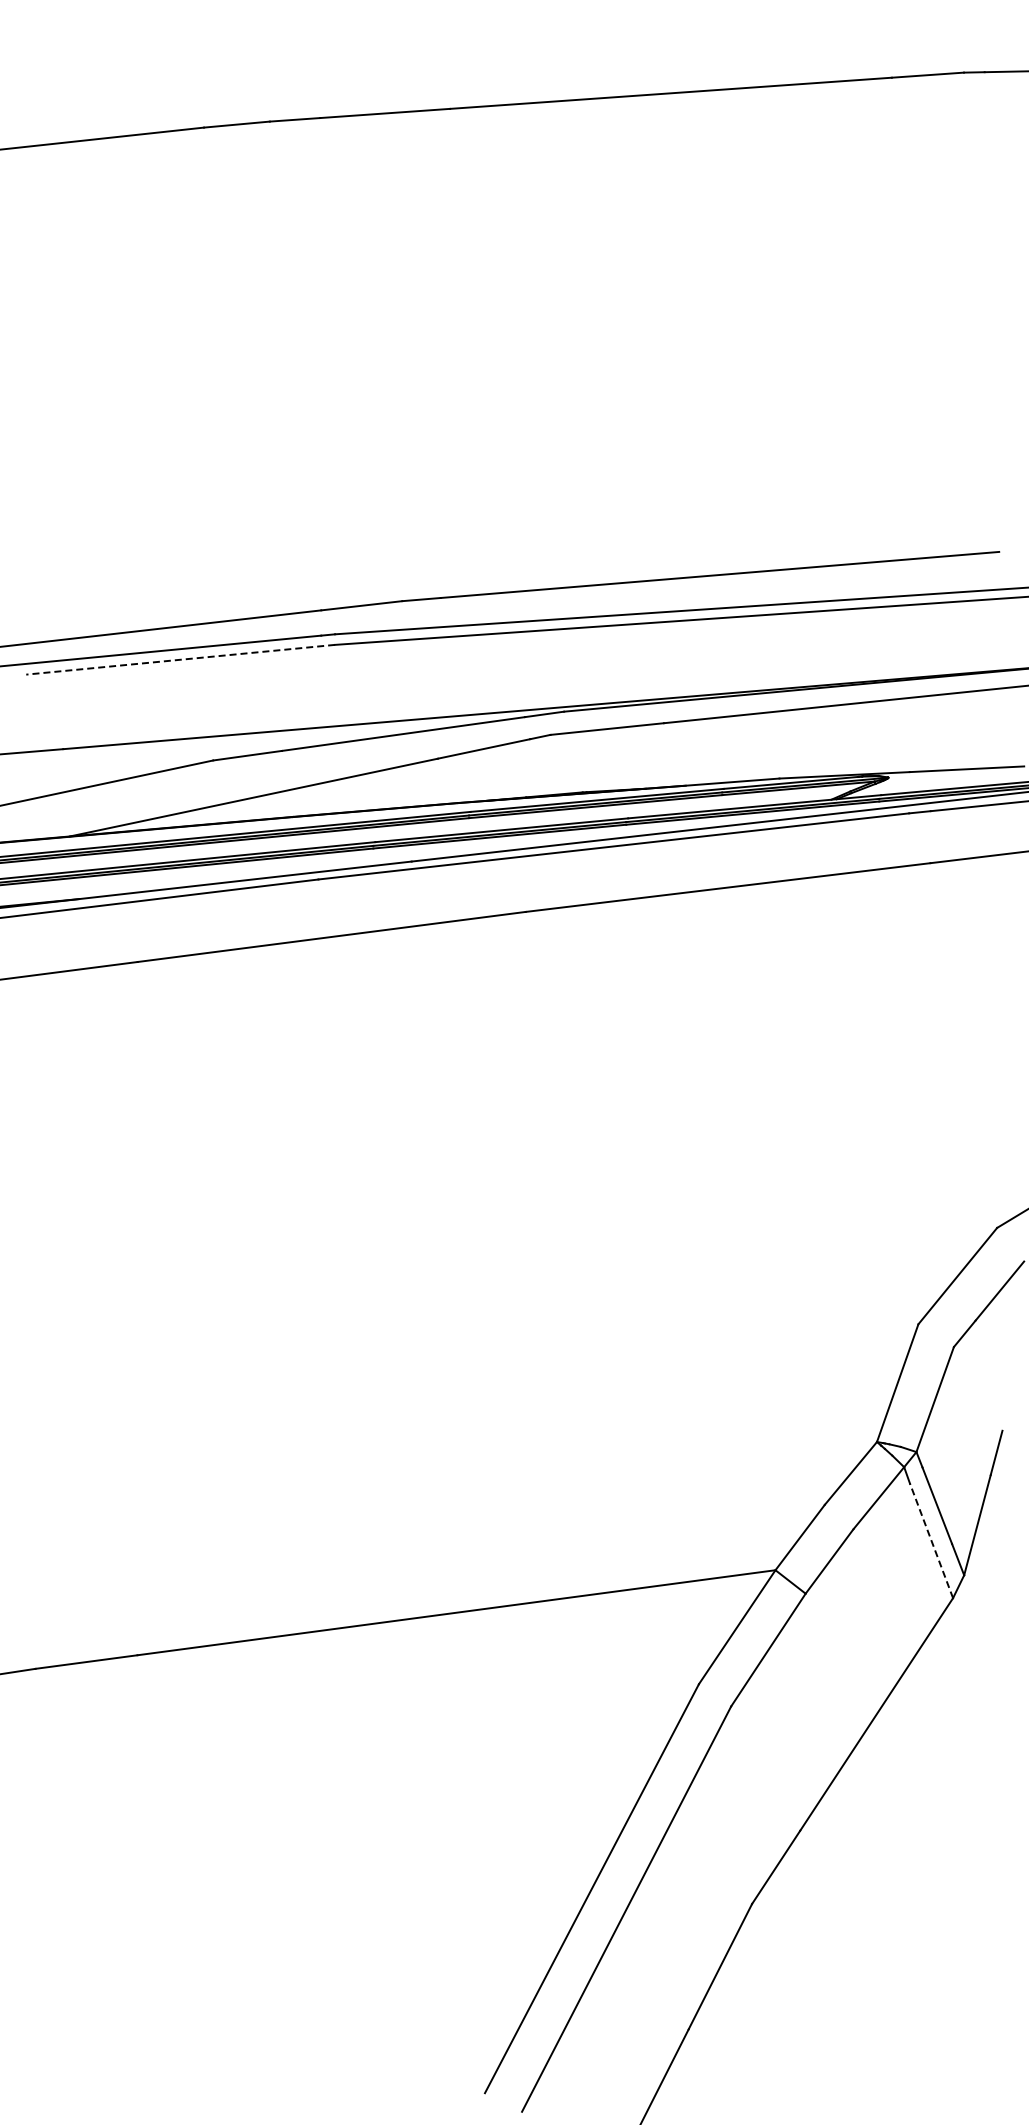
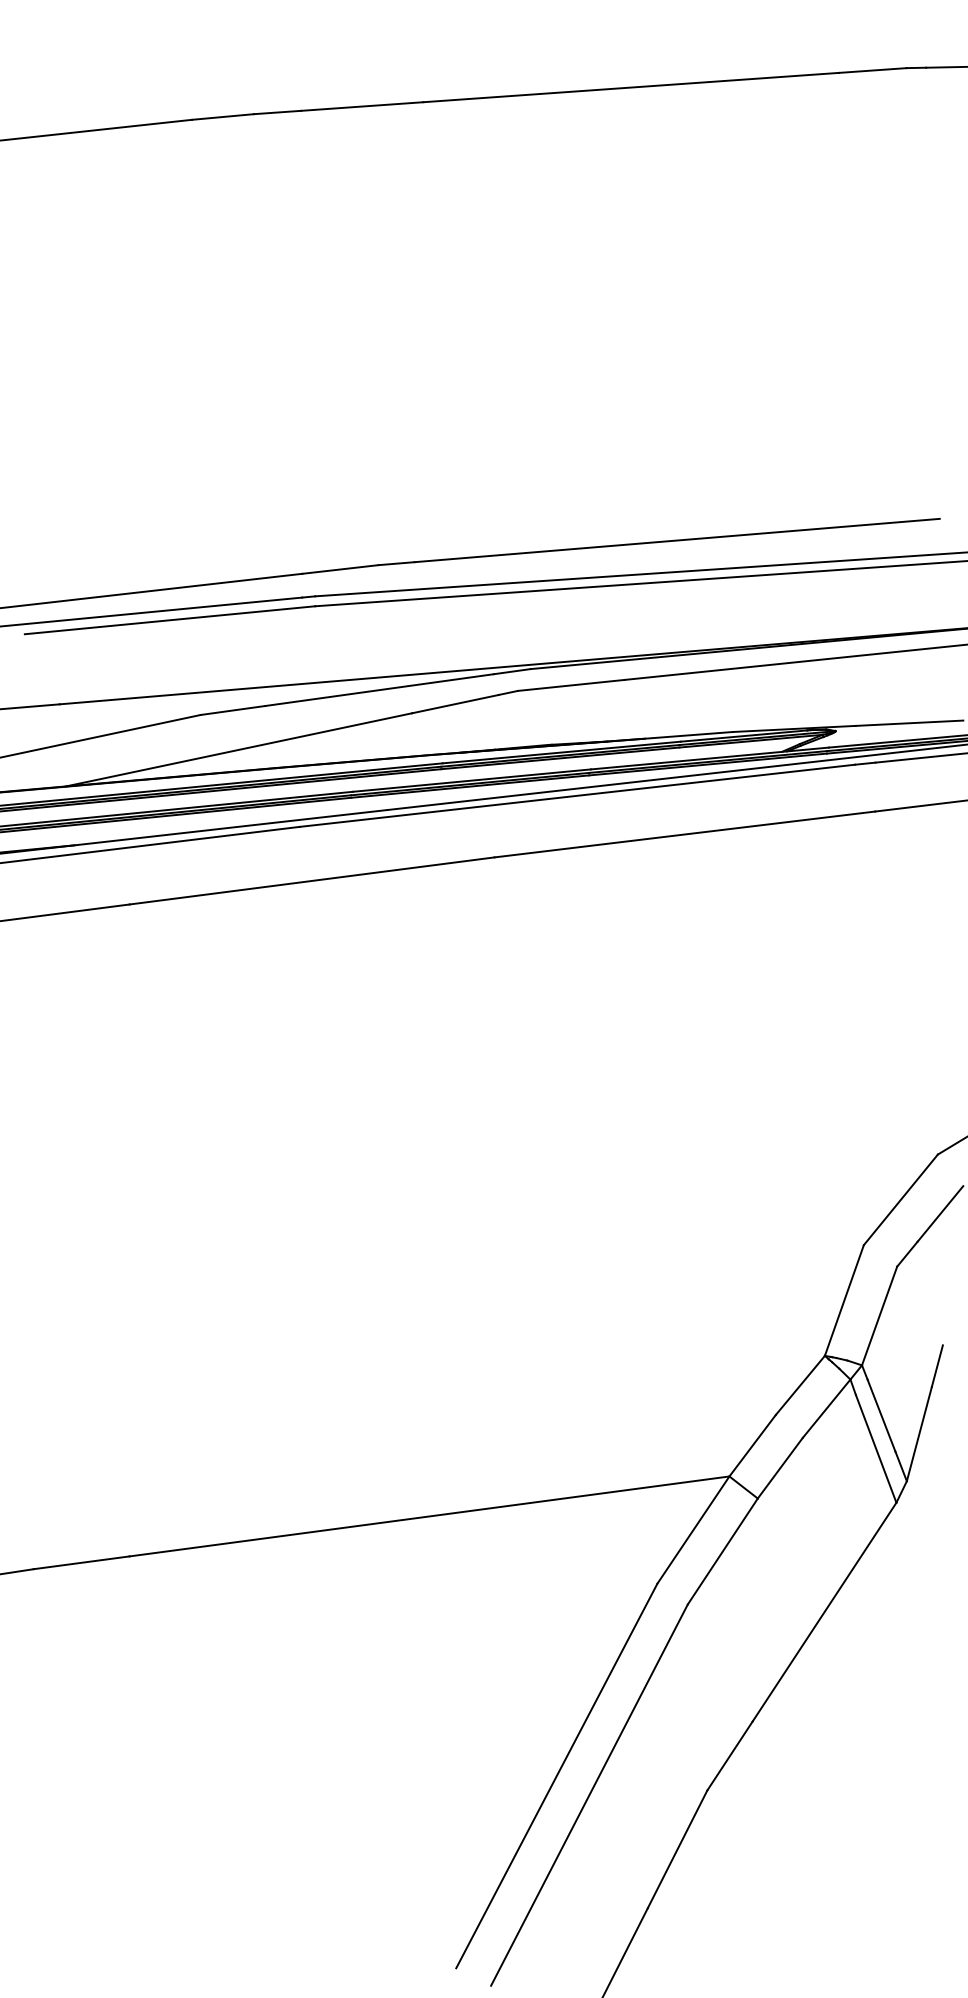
line: (180, 659) -> (169, 620), dashed -> solid
line: (931, 1540) -> (876, 1448), dashed -> solid

